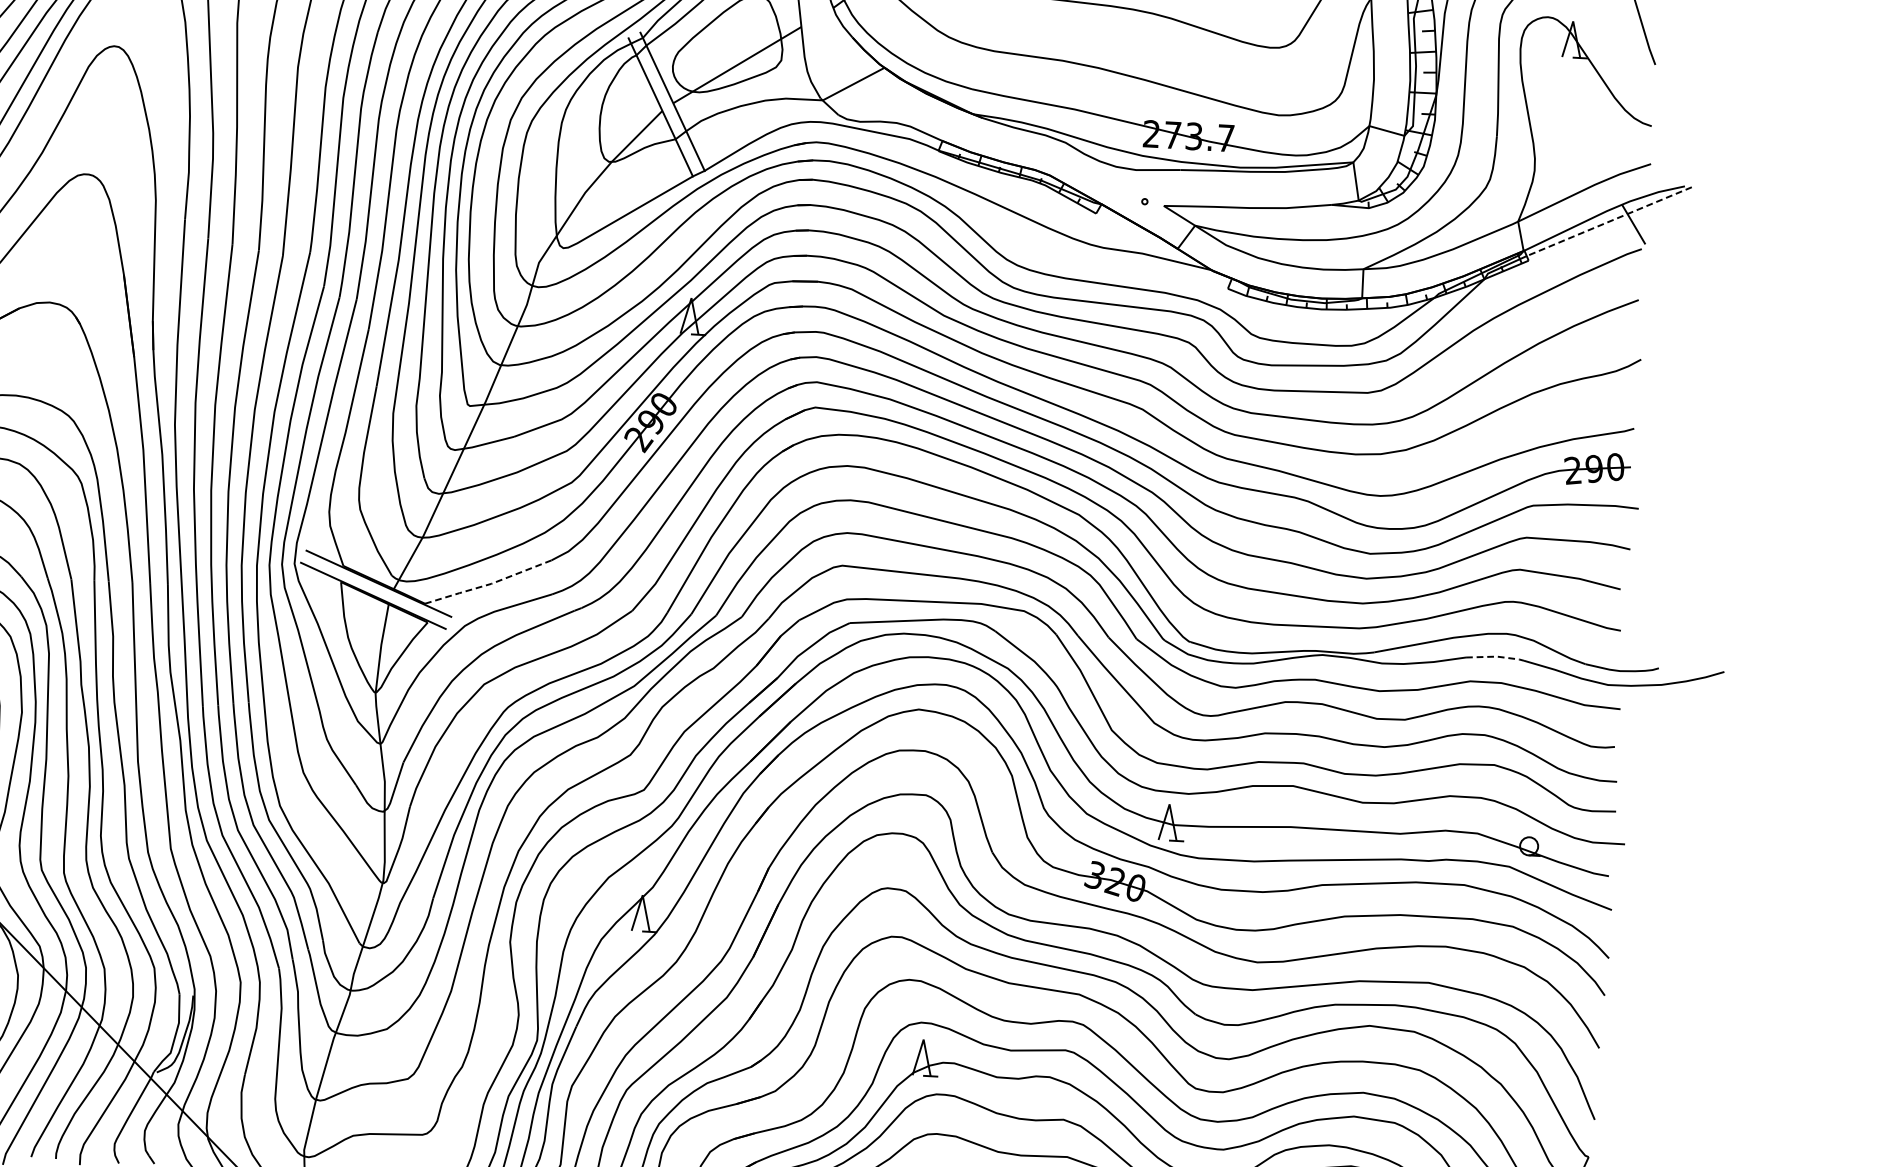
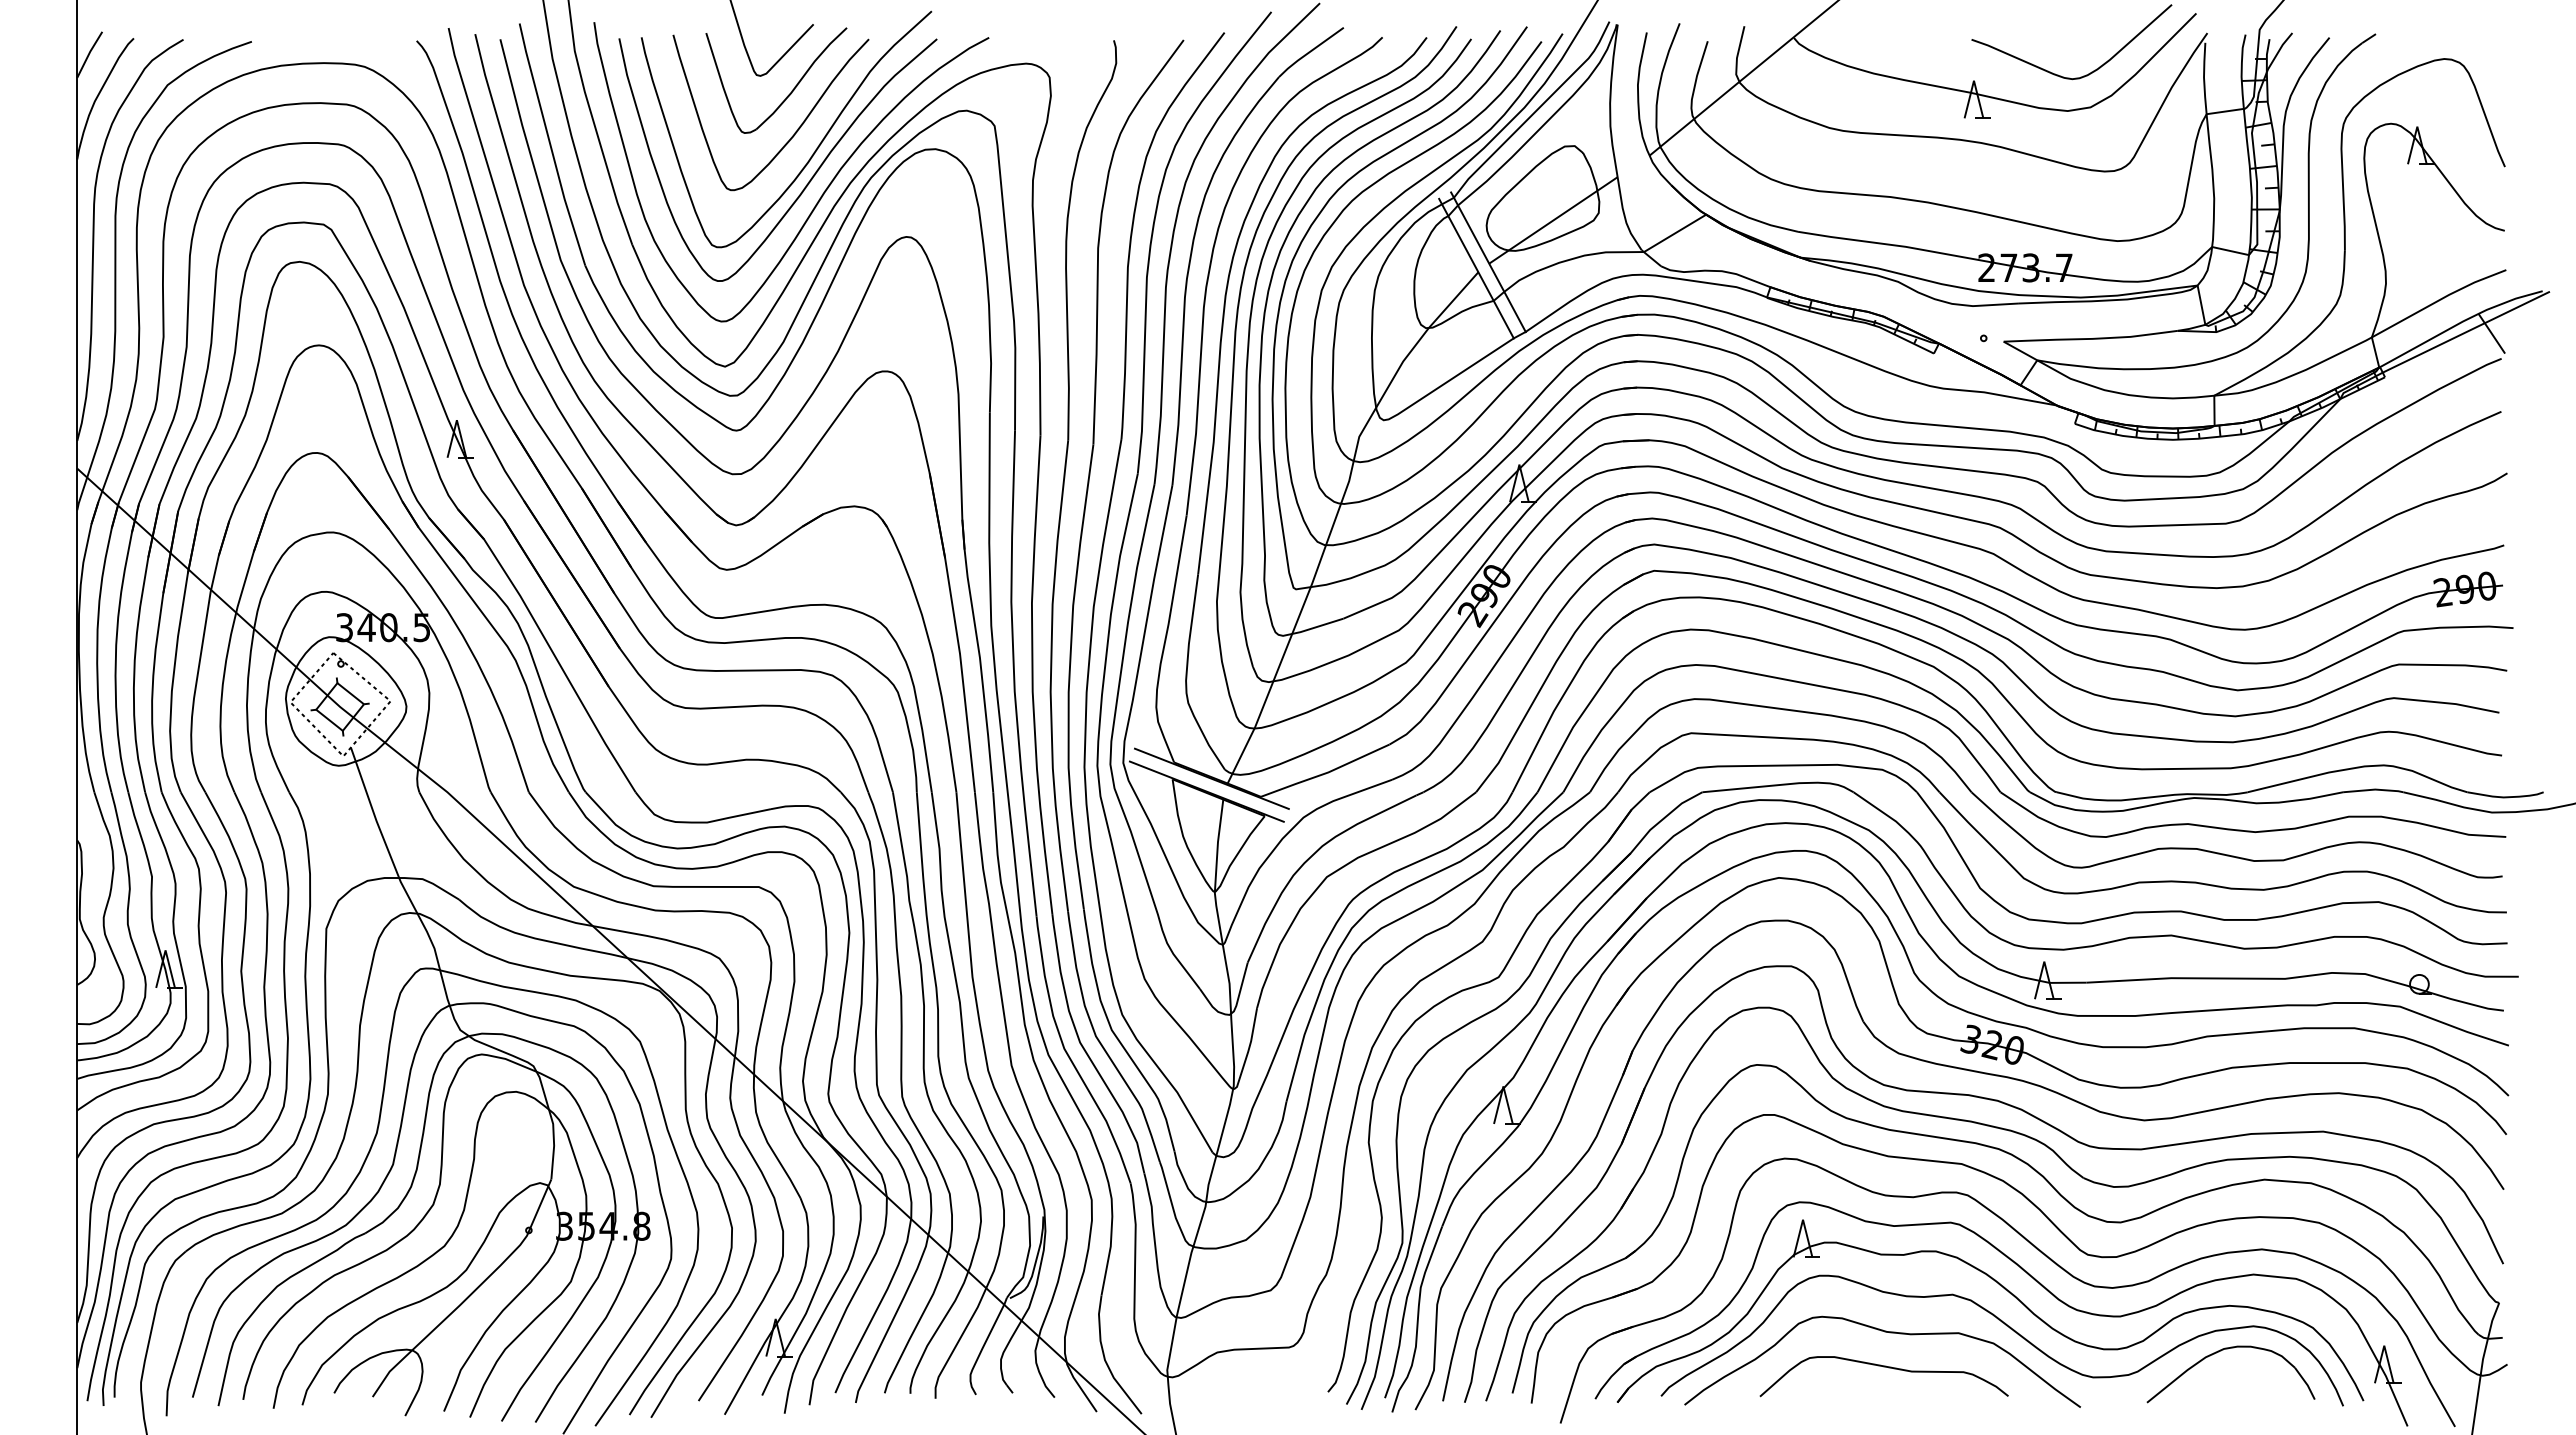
line: (1609, 221) -> (2466, 331), dashed -> solid
line: (489, 584) -> (1326, 773), dashed -> solid
line: (1497, 656) -> (2375, 789), dashed -> solid

